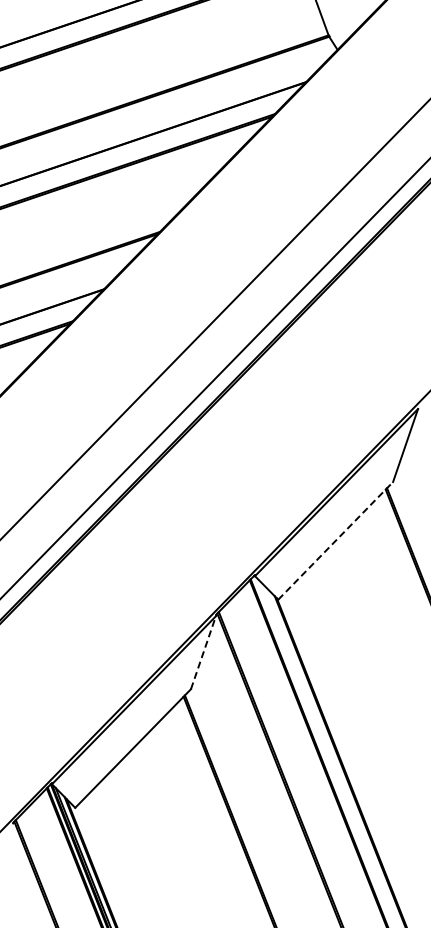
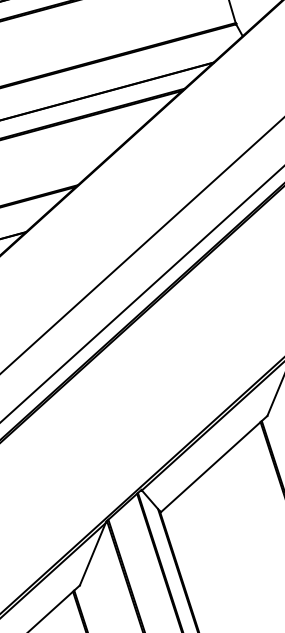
line: (336, 540) -> (214, 463), dashed -> solid
line: (203, 652) -> (92, 554), dashed -> solid

